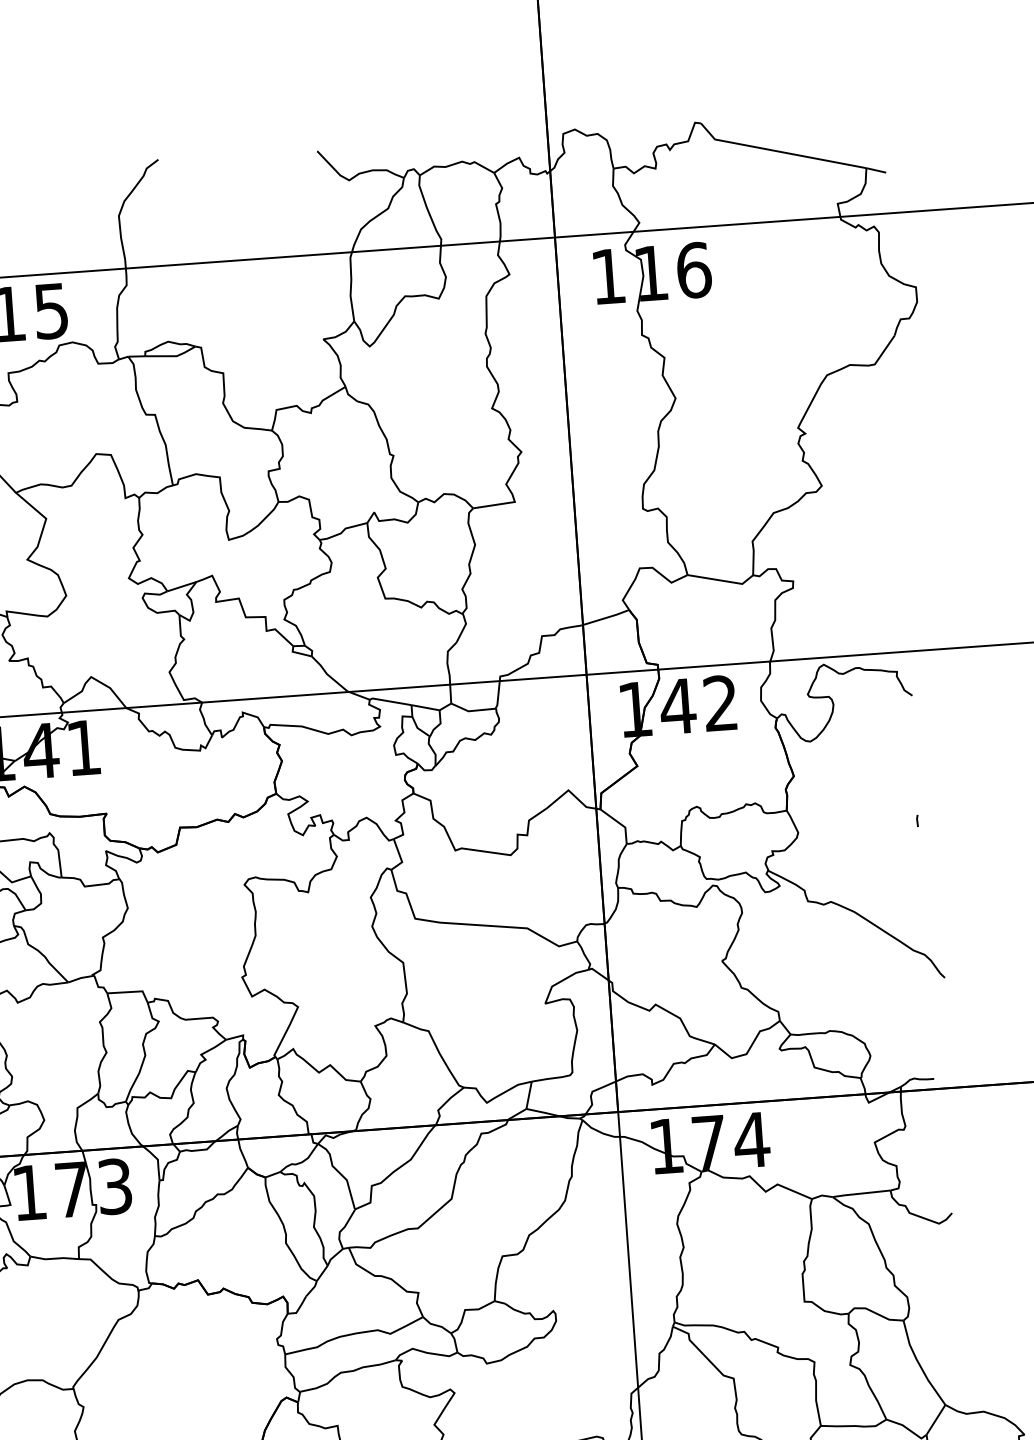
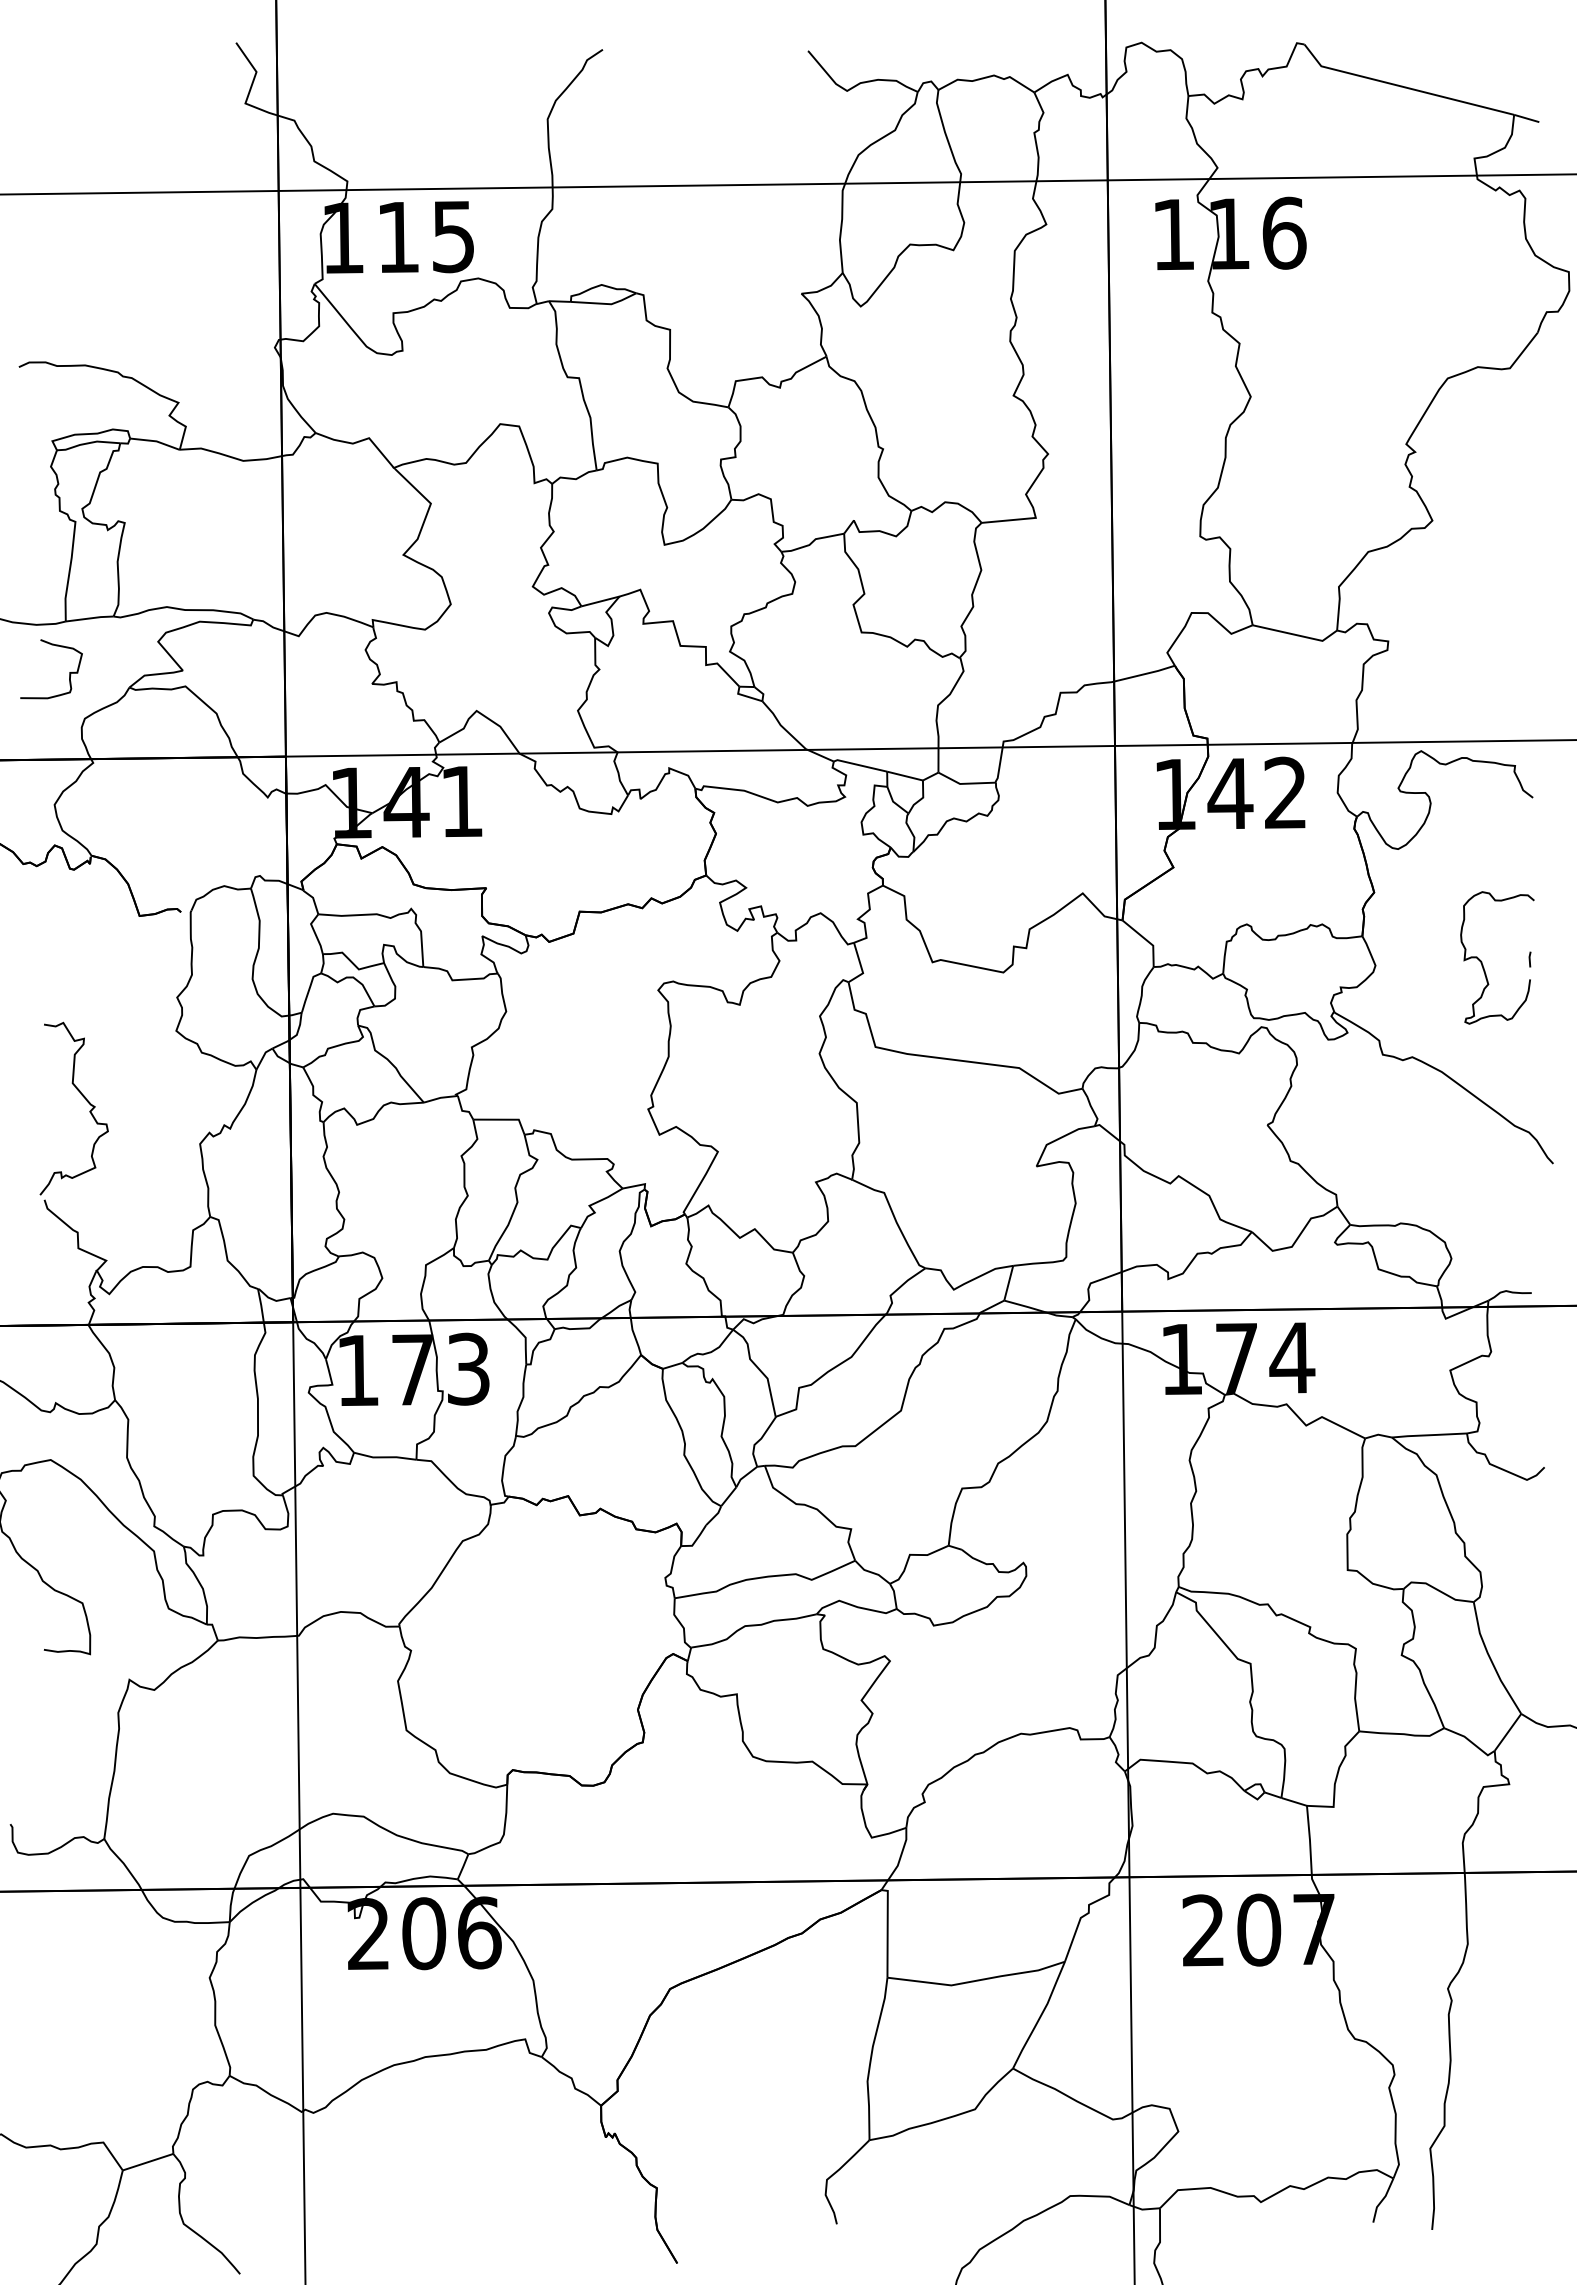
curve: (880, 824) -> (1482, 961), added

